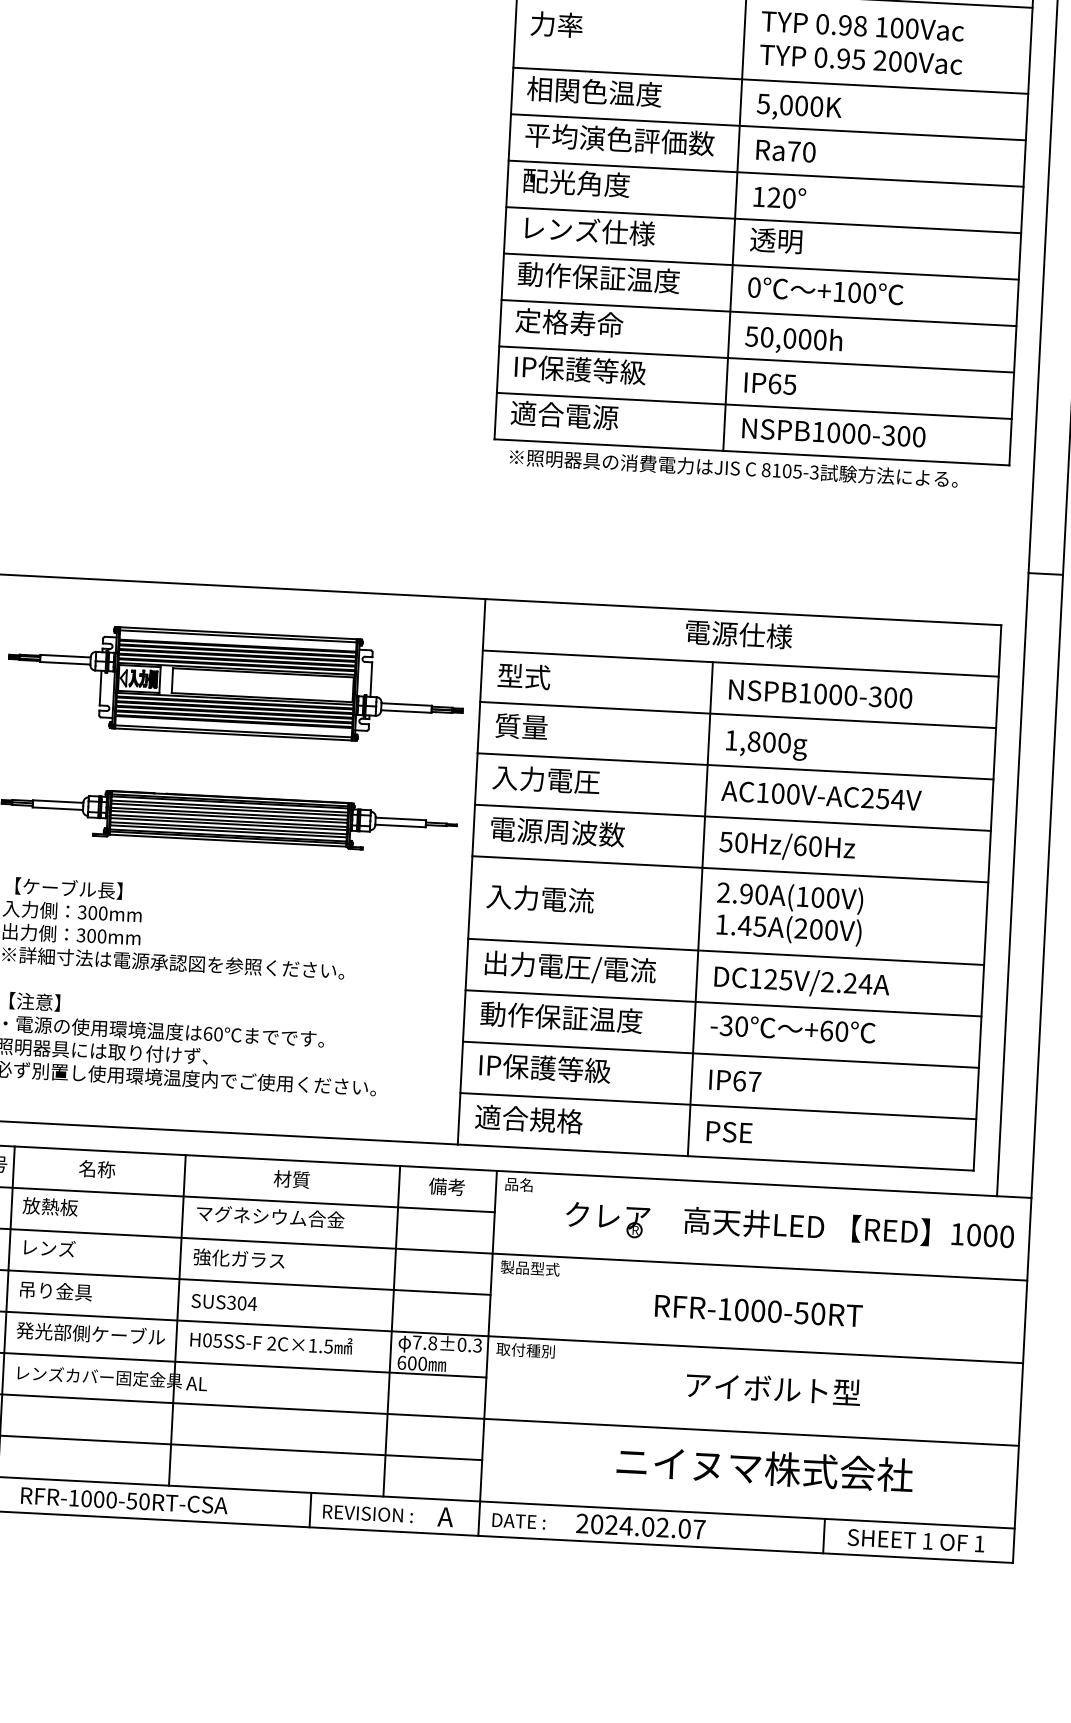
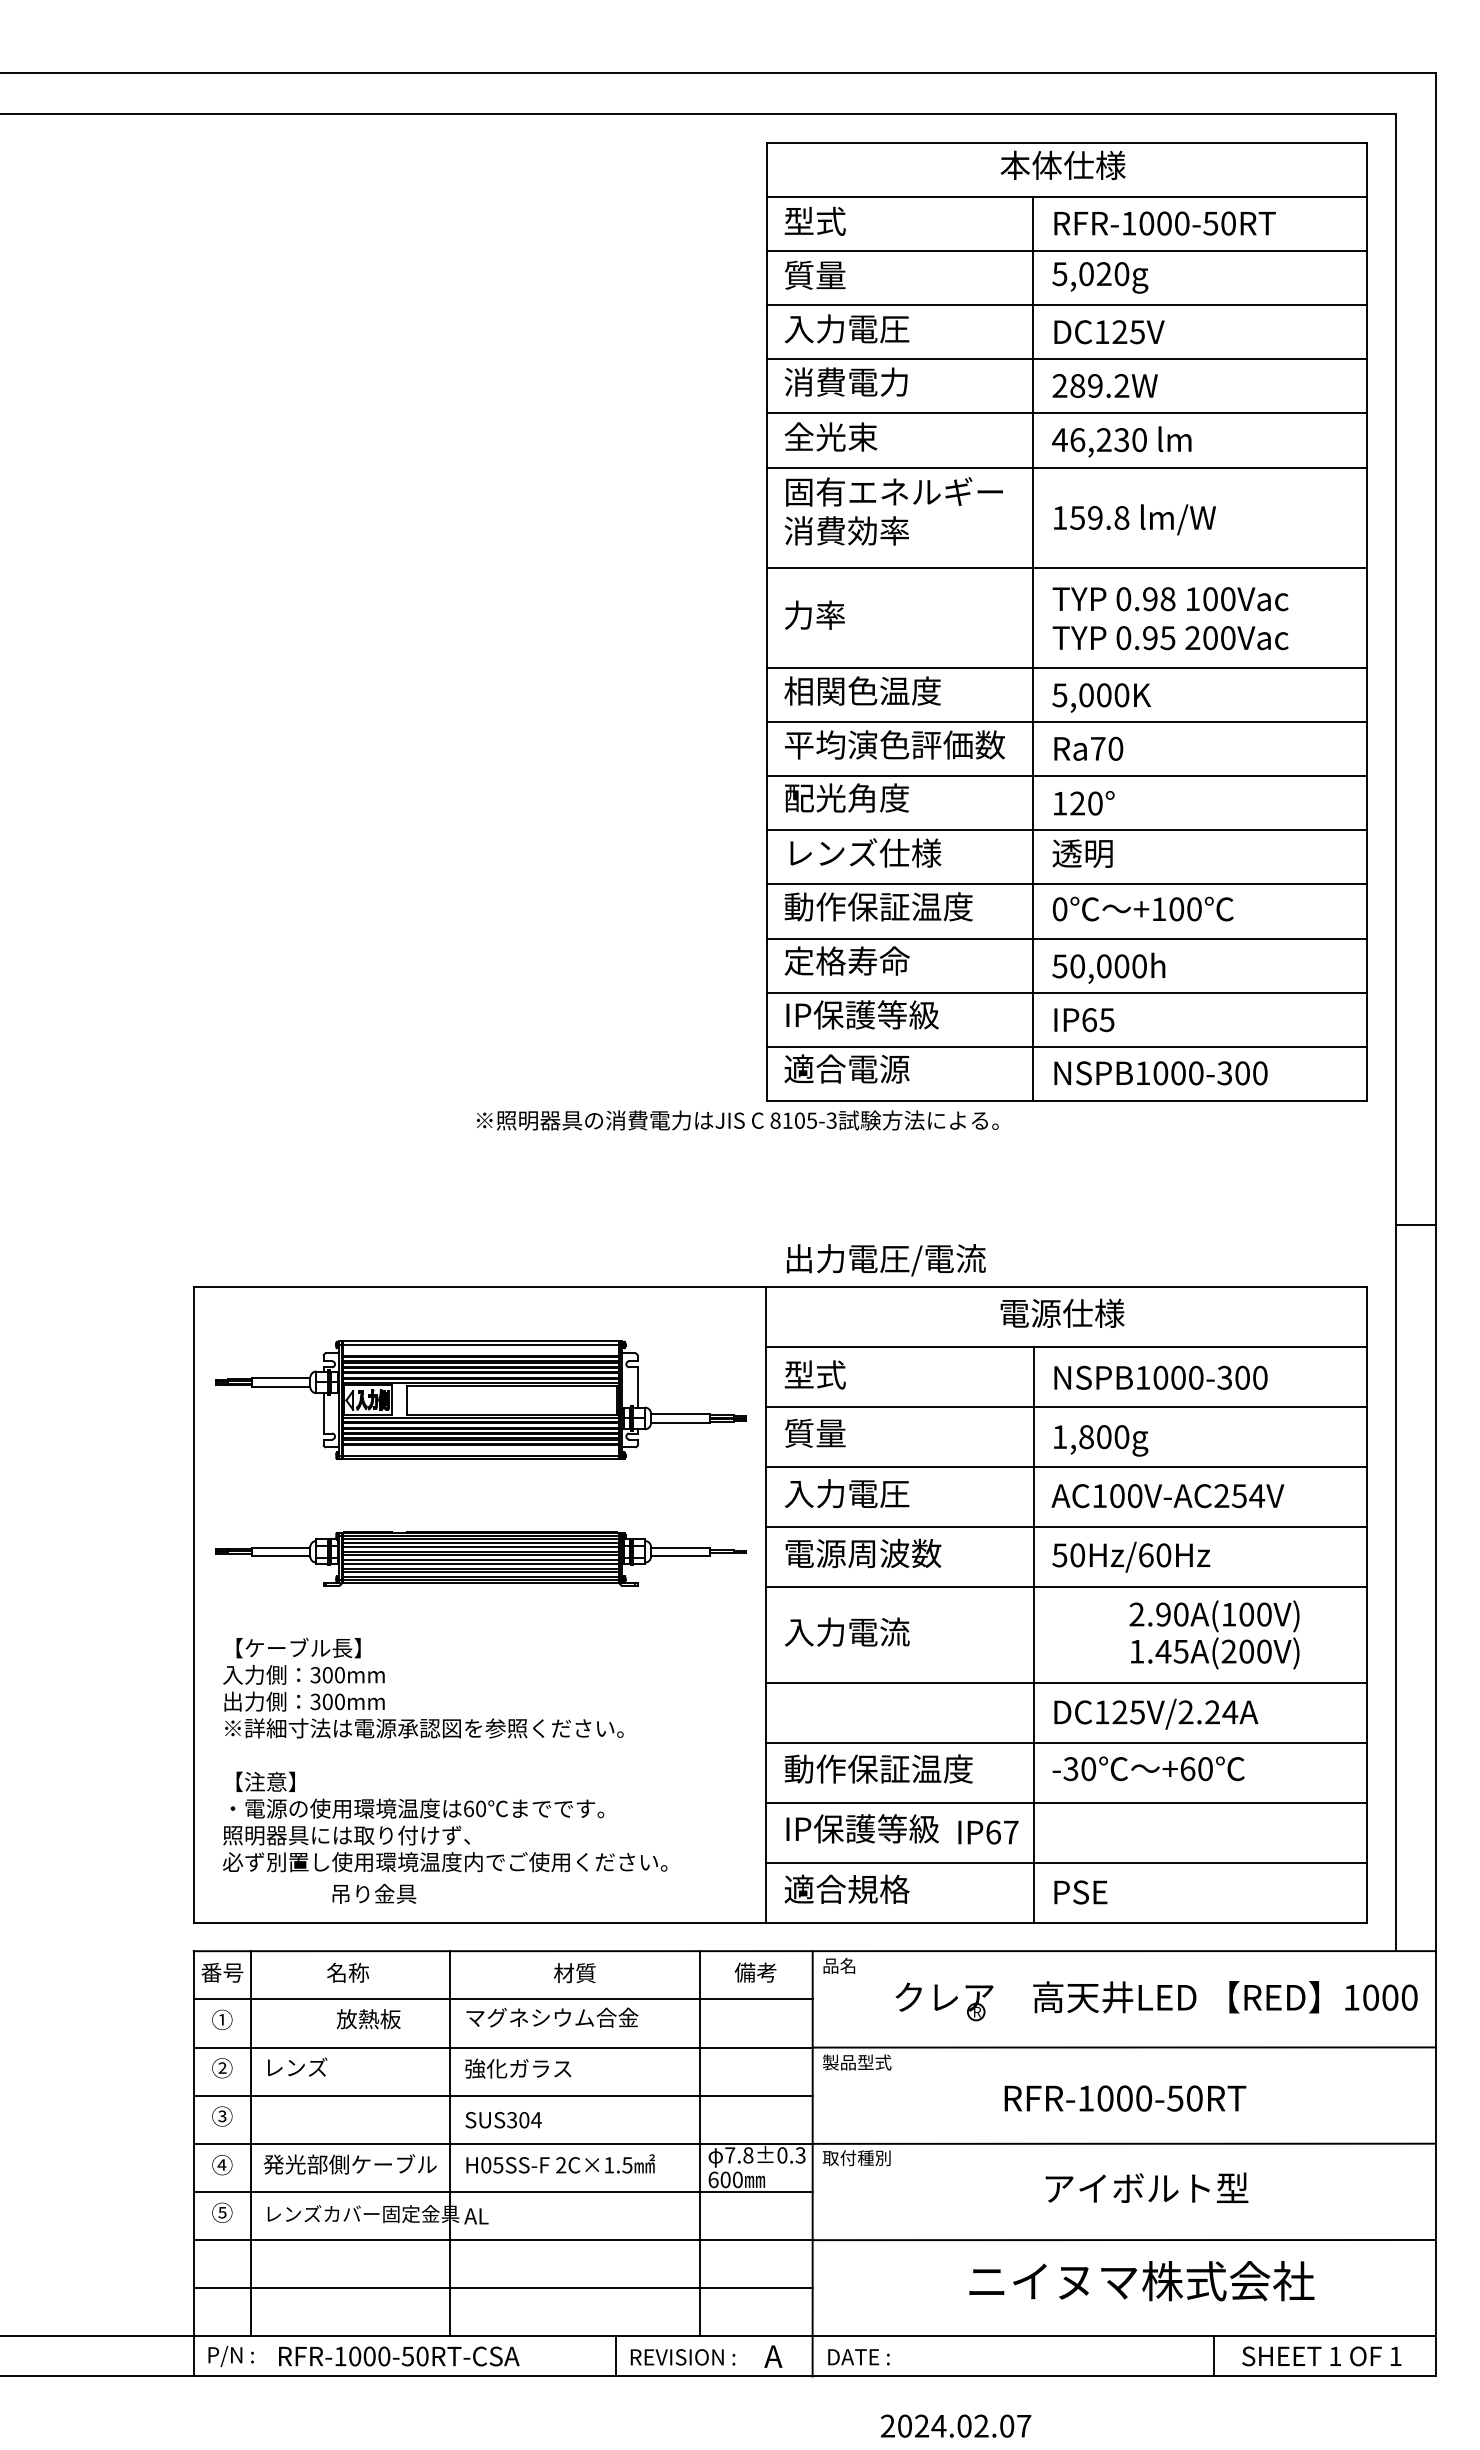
text: (733, 468) -> (737, 1120), moved
text: (789, 913) -> (1214, 1634), moved
text: (570, 968) -> (886, 1260), moved
text: (735, 1080) -> (988, 1832), moved
text: (50, 1207) -> (368, 2019), moved
text: (56, 1290) -> (374, 1893), moved
text: (641, 1526) -> (956, 2425), moved

